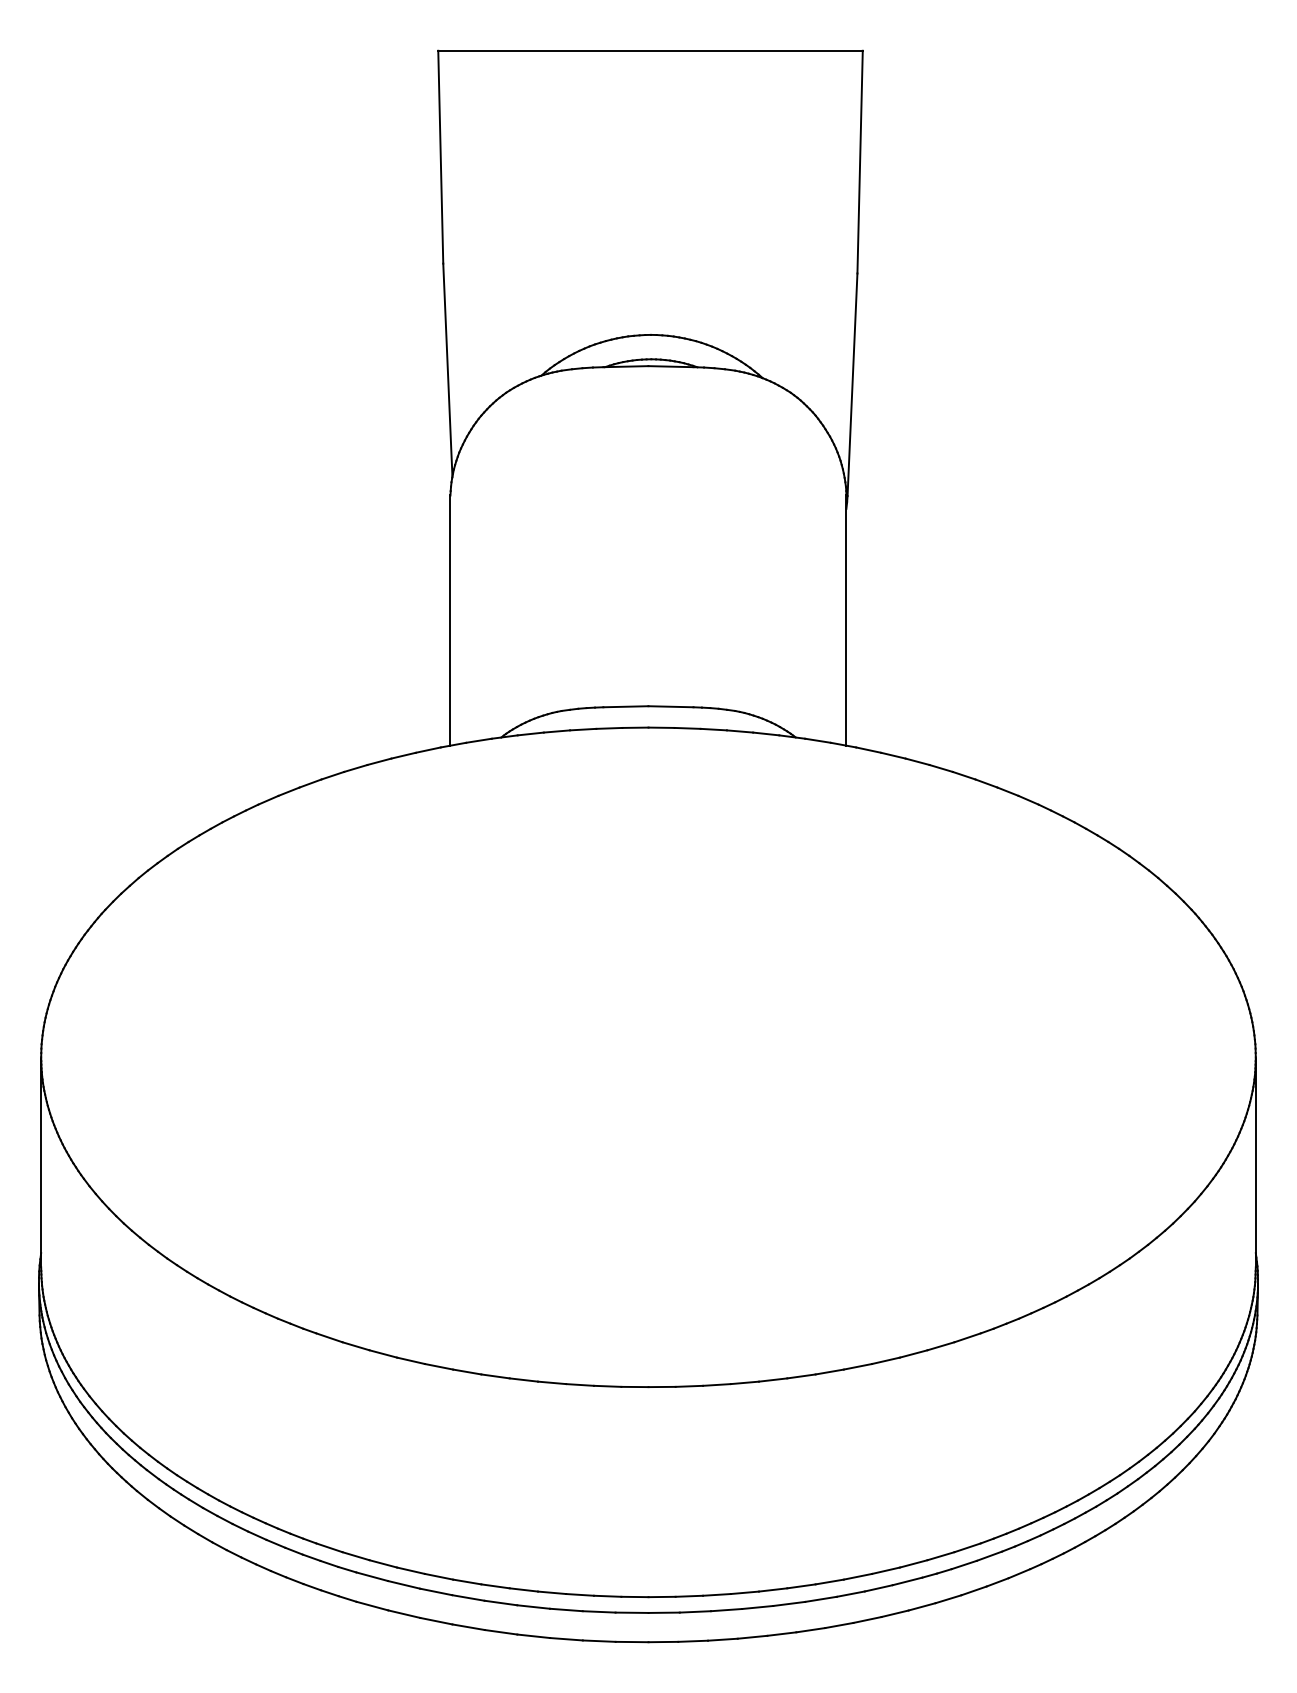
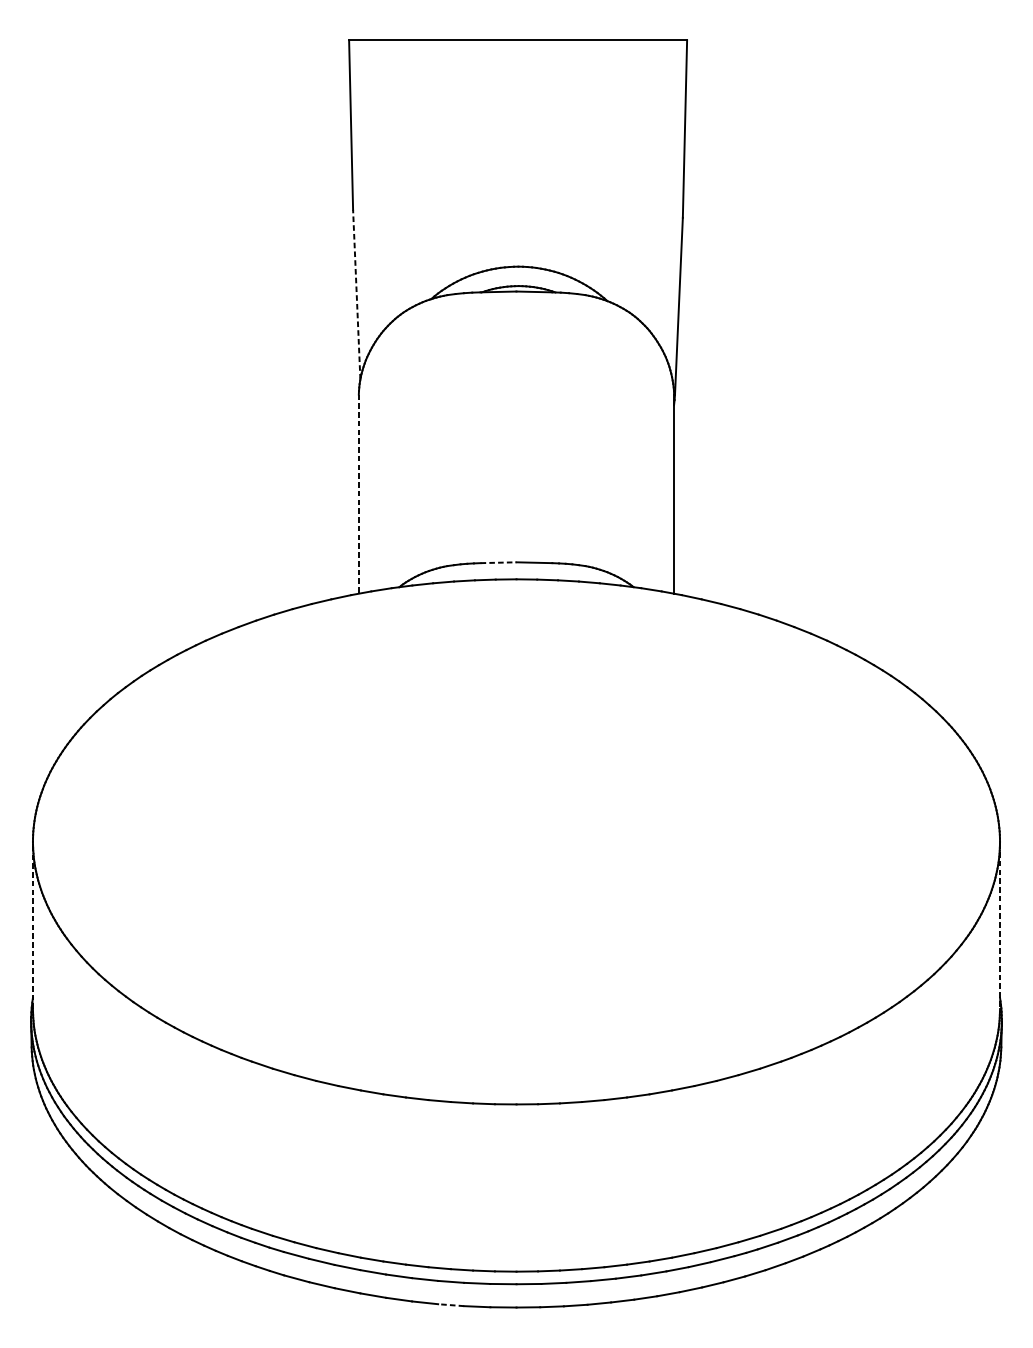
line: (447, 370) -> (356, 295), solid -> dashed
line: (450, 621) -> (358, 494), solid -> dashed
line: (625, 706) -> (498, 562), solid -> dashed
line: (41, 1162) -> (33, 925), solid -> dashed
line: (1255, 1163) -> (999, 926), solid -> dashed
line: (565, 1639) -> (450, 1305), solid -> dashed

